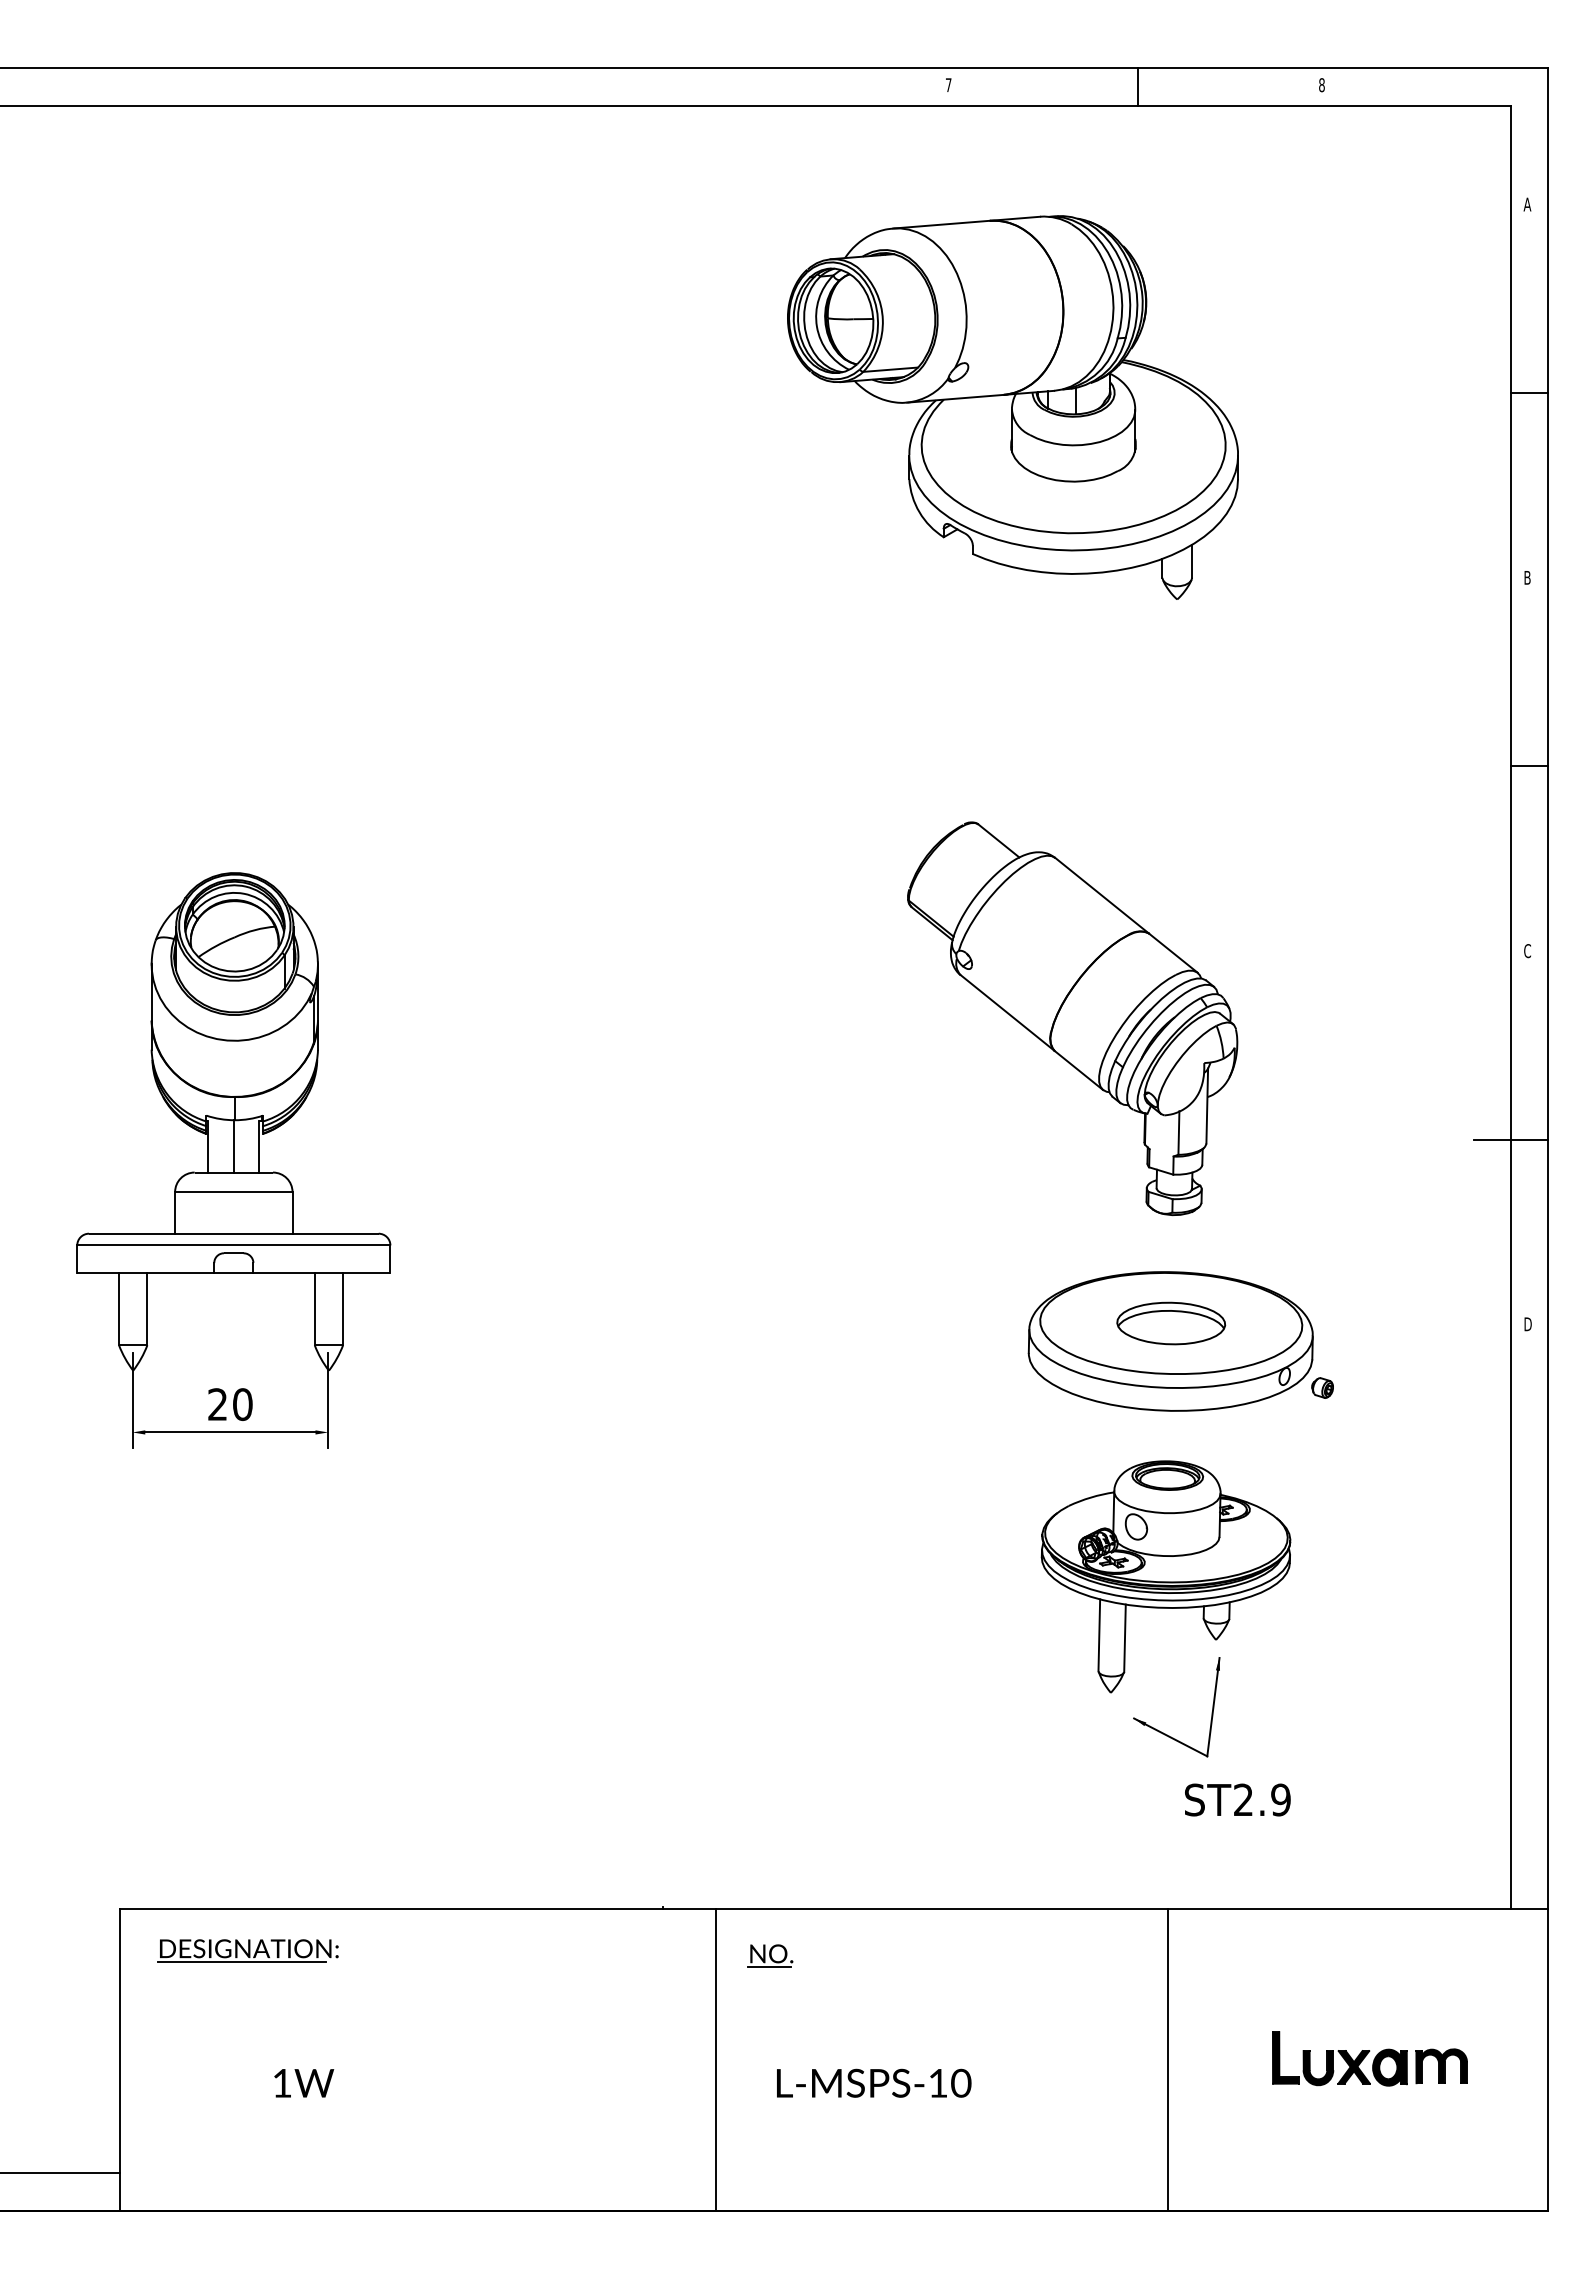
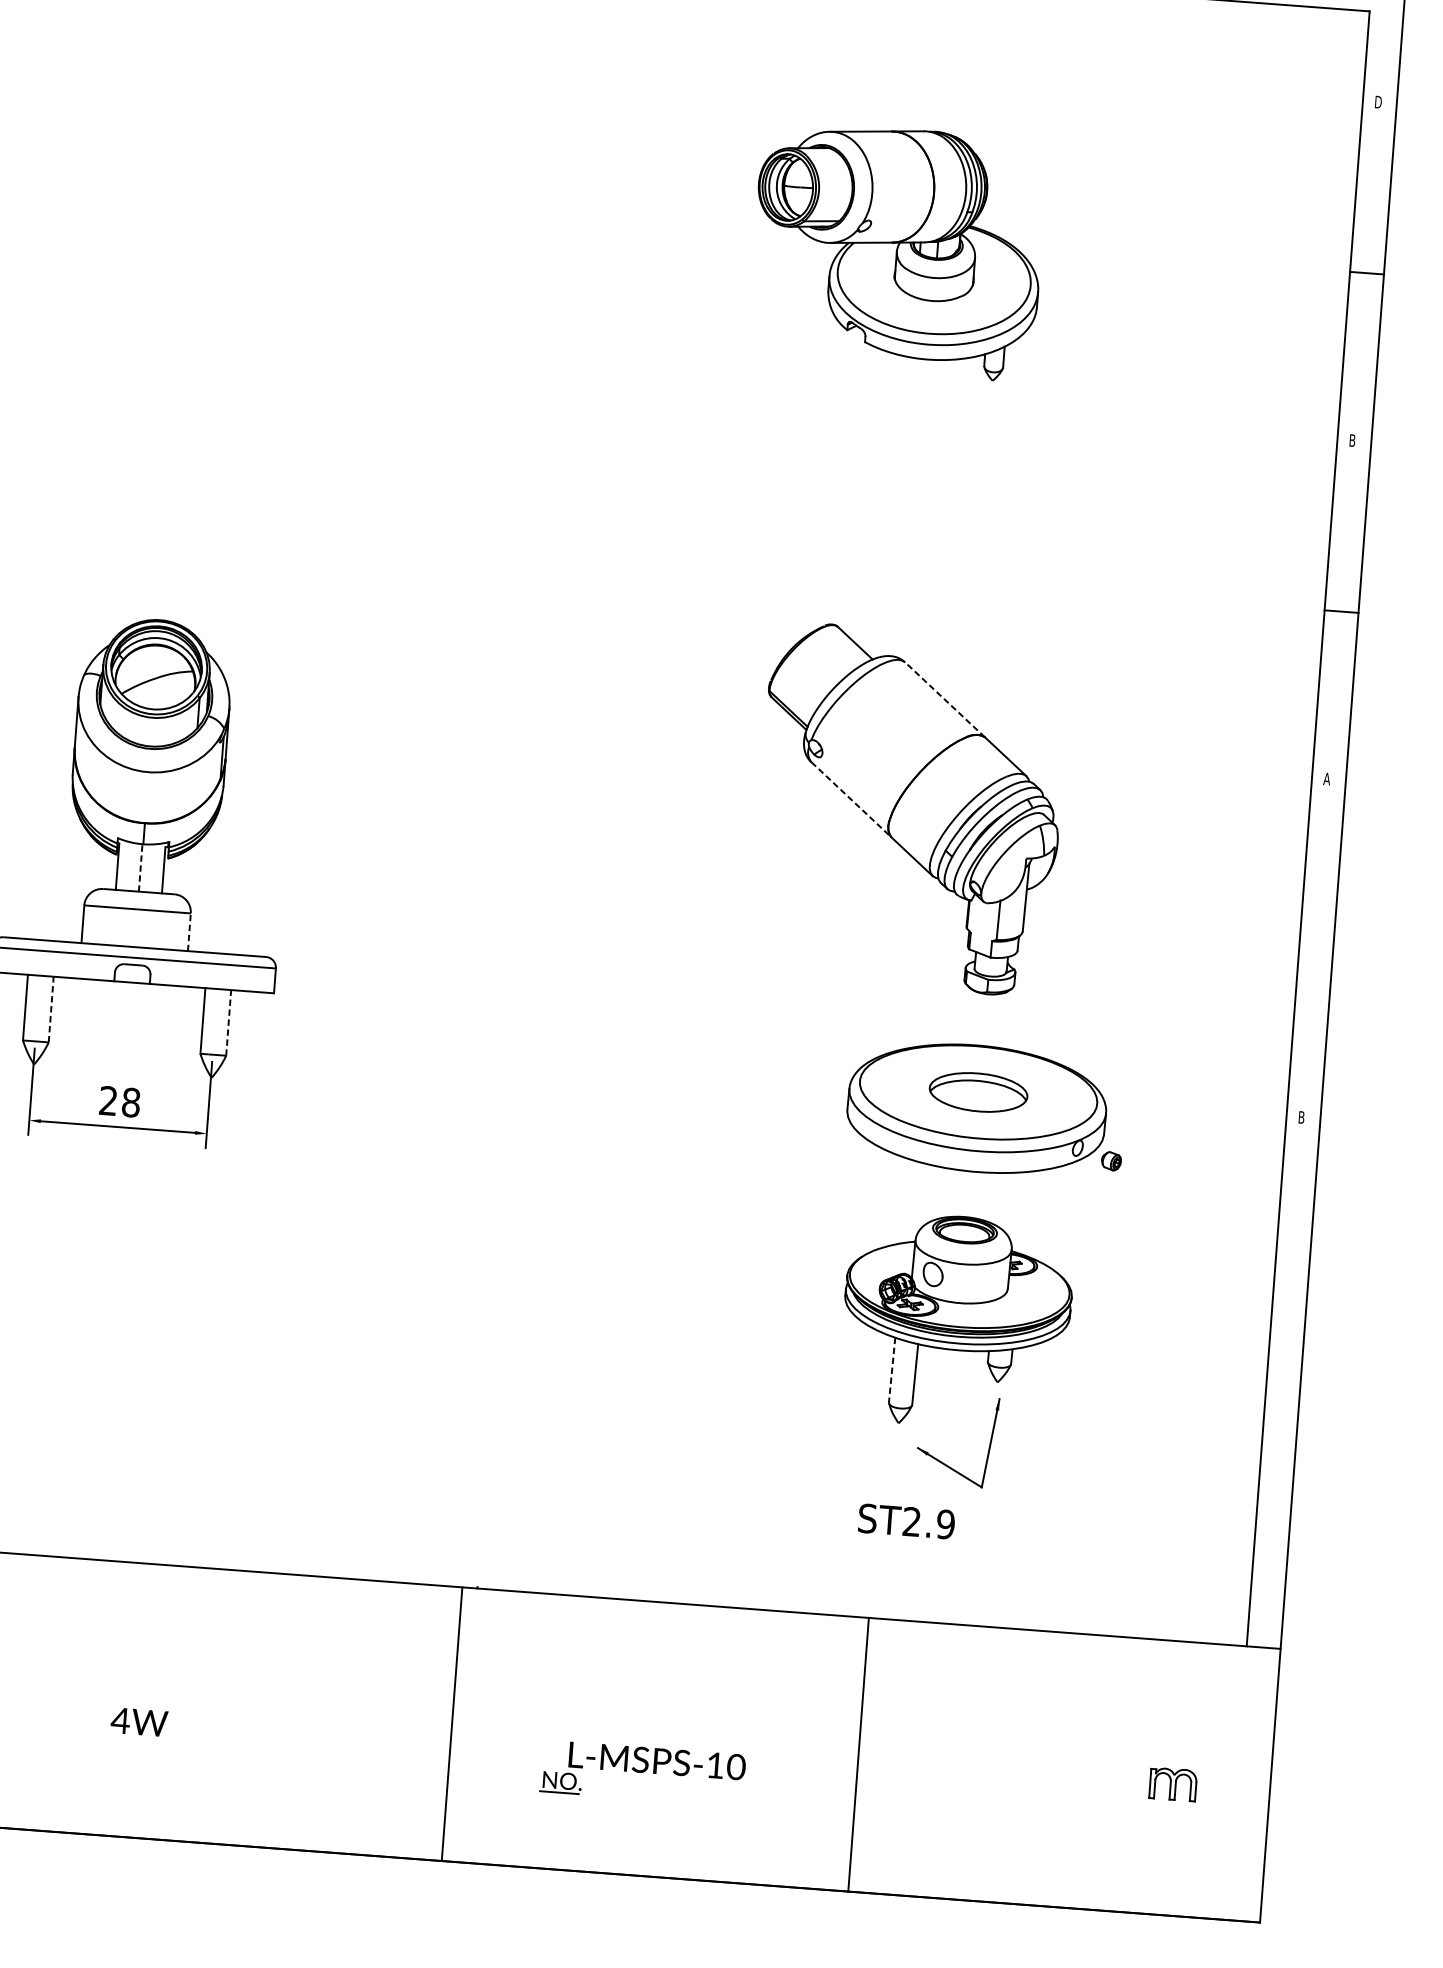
text: (1527, 204) -> (1377, 102), A -> D
part: (1012, 407) -> (897, 251), size x0.7
line: (1101, 895) -> (944, 699), solid -> dashed
text: (1527, 951) -> (1326, 779), C -> A
line: (1008, 1013) -> (852, 800), solid -> dashed
line: (1510, 1139) -> (1298, 948), removed
line: (233, 1145) -> (140, 867), solid -> dashed
line: (292, 1212) -> (189, 931), solid -> dashed
line: (147, 1308) -> (51, 1009), solid -> dashed
line: (343, 1308) -> (229, 1022), solid -> dashed
text: (1528, 1323) -> (1302, 1116), D -> B
text: (242, 1404) -> (130, 1102), 20 -> 28
line: (1099, 1635) -> (892, 1370), solid -> dashed
text: (1237, 1799) -> (906, 1521), moved
part: (247, 1950) -> (98, 1597), removed
part: (770, 1955) -> (561, 1782), moved
part: (1339, 2058) -> (1081, 1770), removed
line: (715, 2059) -> (451, 1723), moved
line: (1168, 2059) -> (858, 1754), moved
fill: (1441, 2066) -> (1172, 1784), removed
text: (281, 2083) -> (120, 1720), 1W -> 4W

